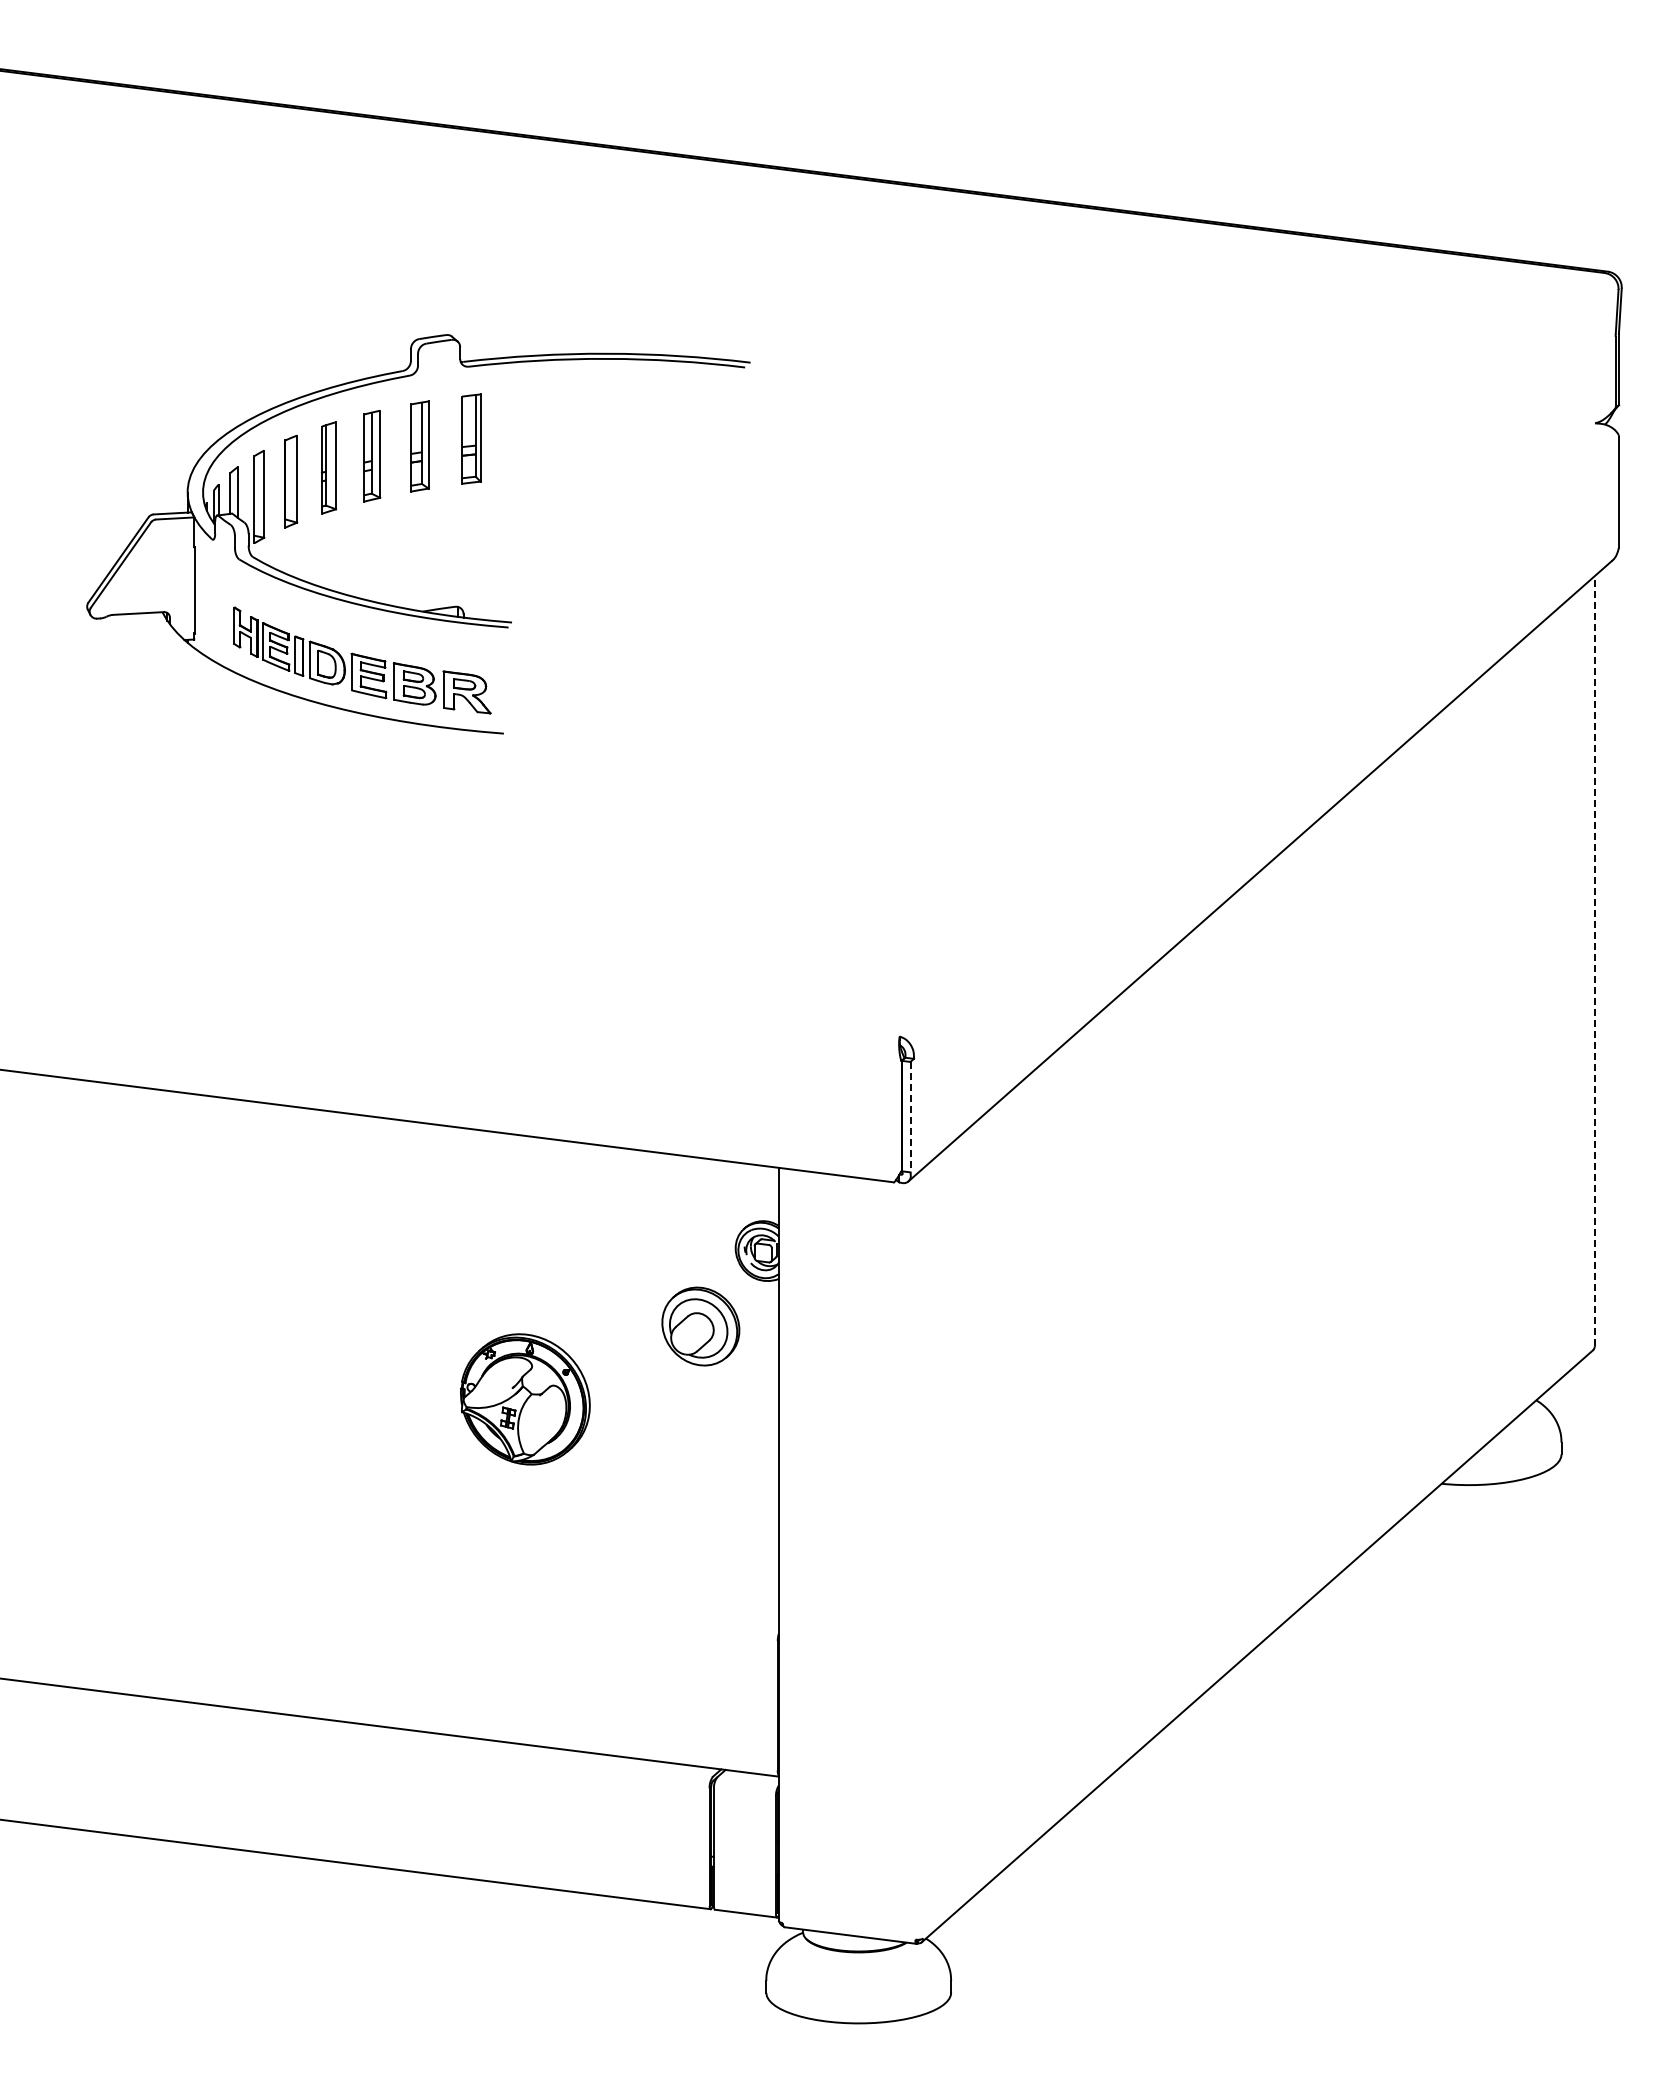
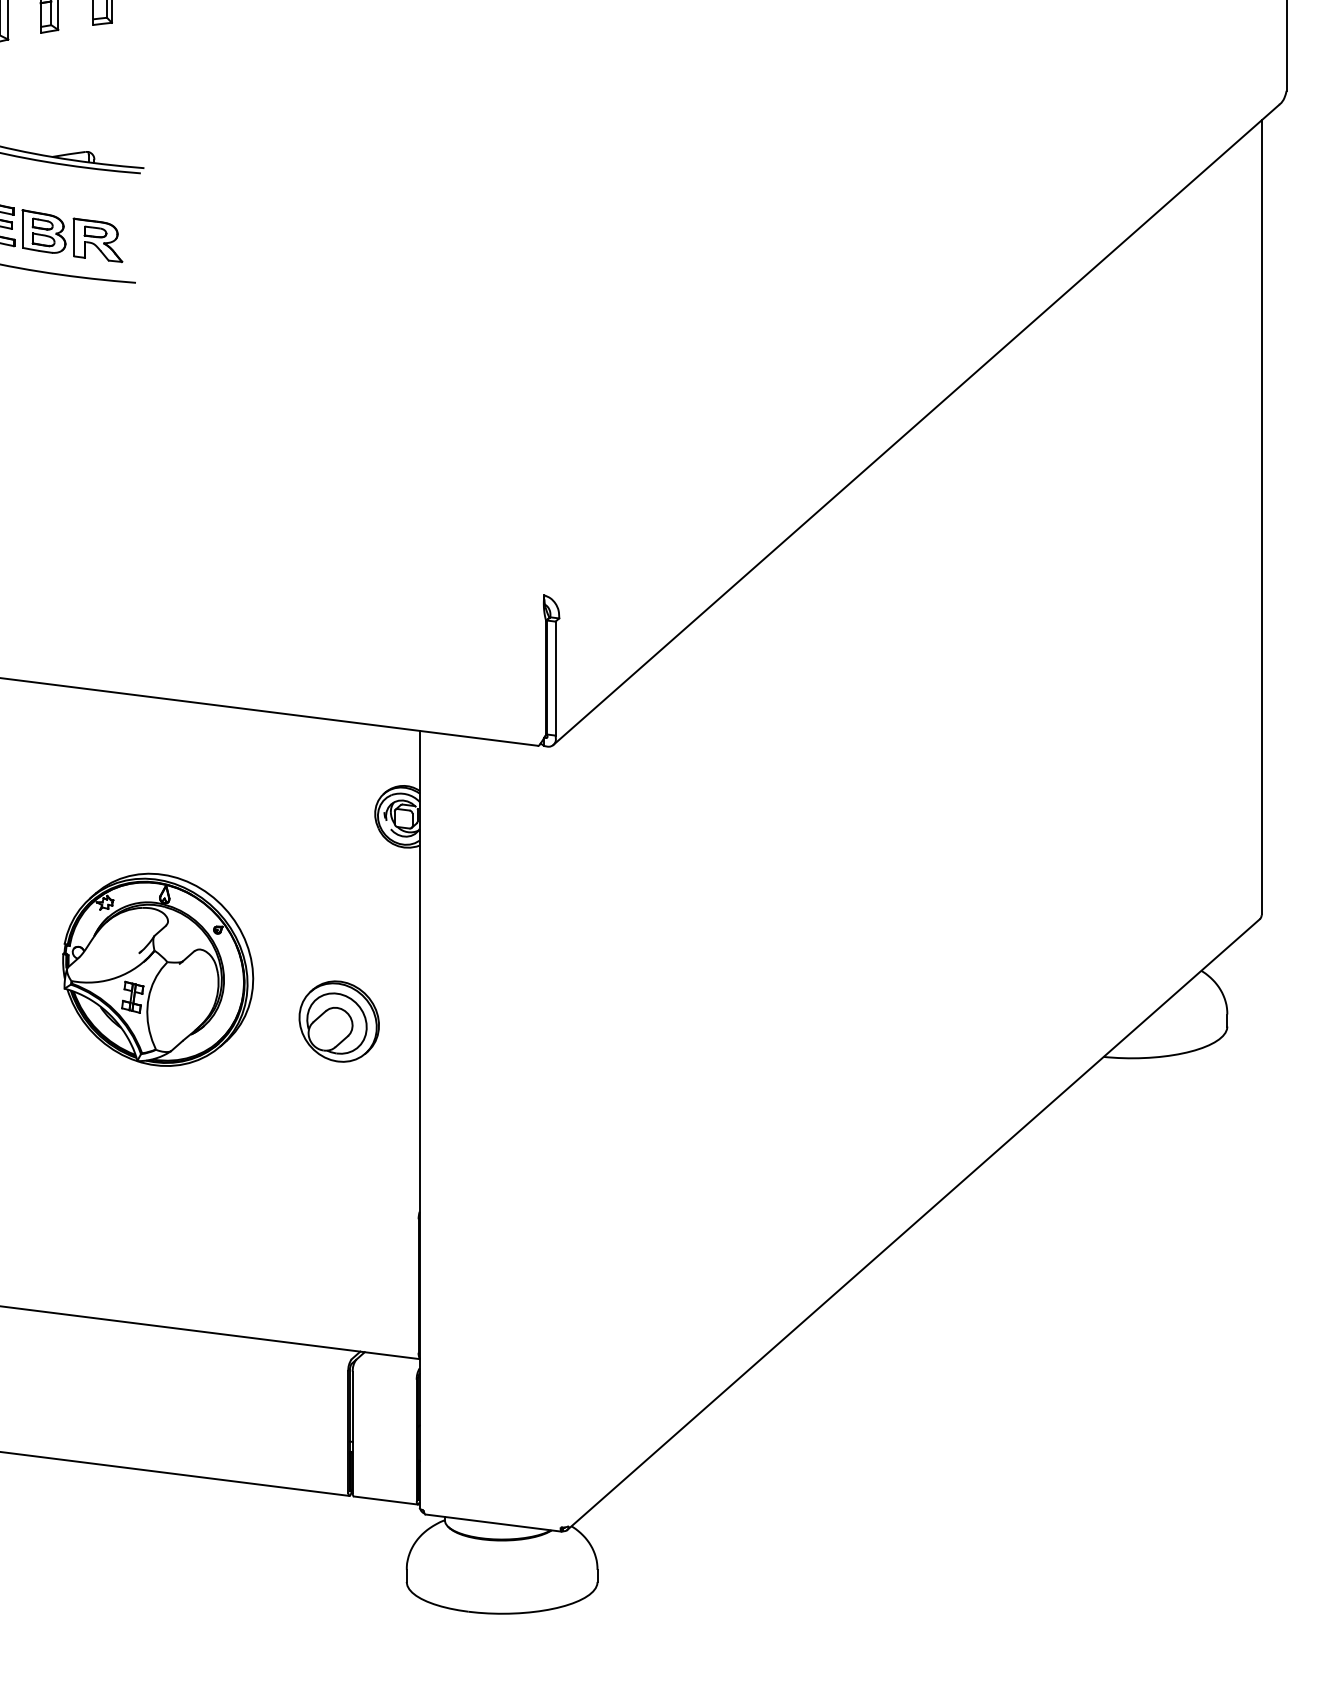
line: (1595, 960) -> (1262, 516), dashed -> solid
line: (910, 1117) -> (555, 678), dashed -> solid
part: (700, 1326) -> (338, 1021), moved
part: (525, 1399) -> (158, 969), size x1.43

